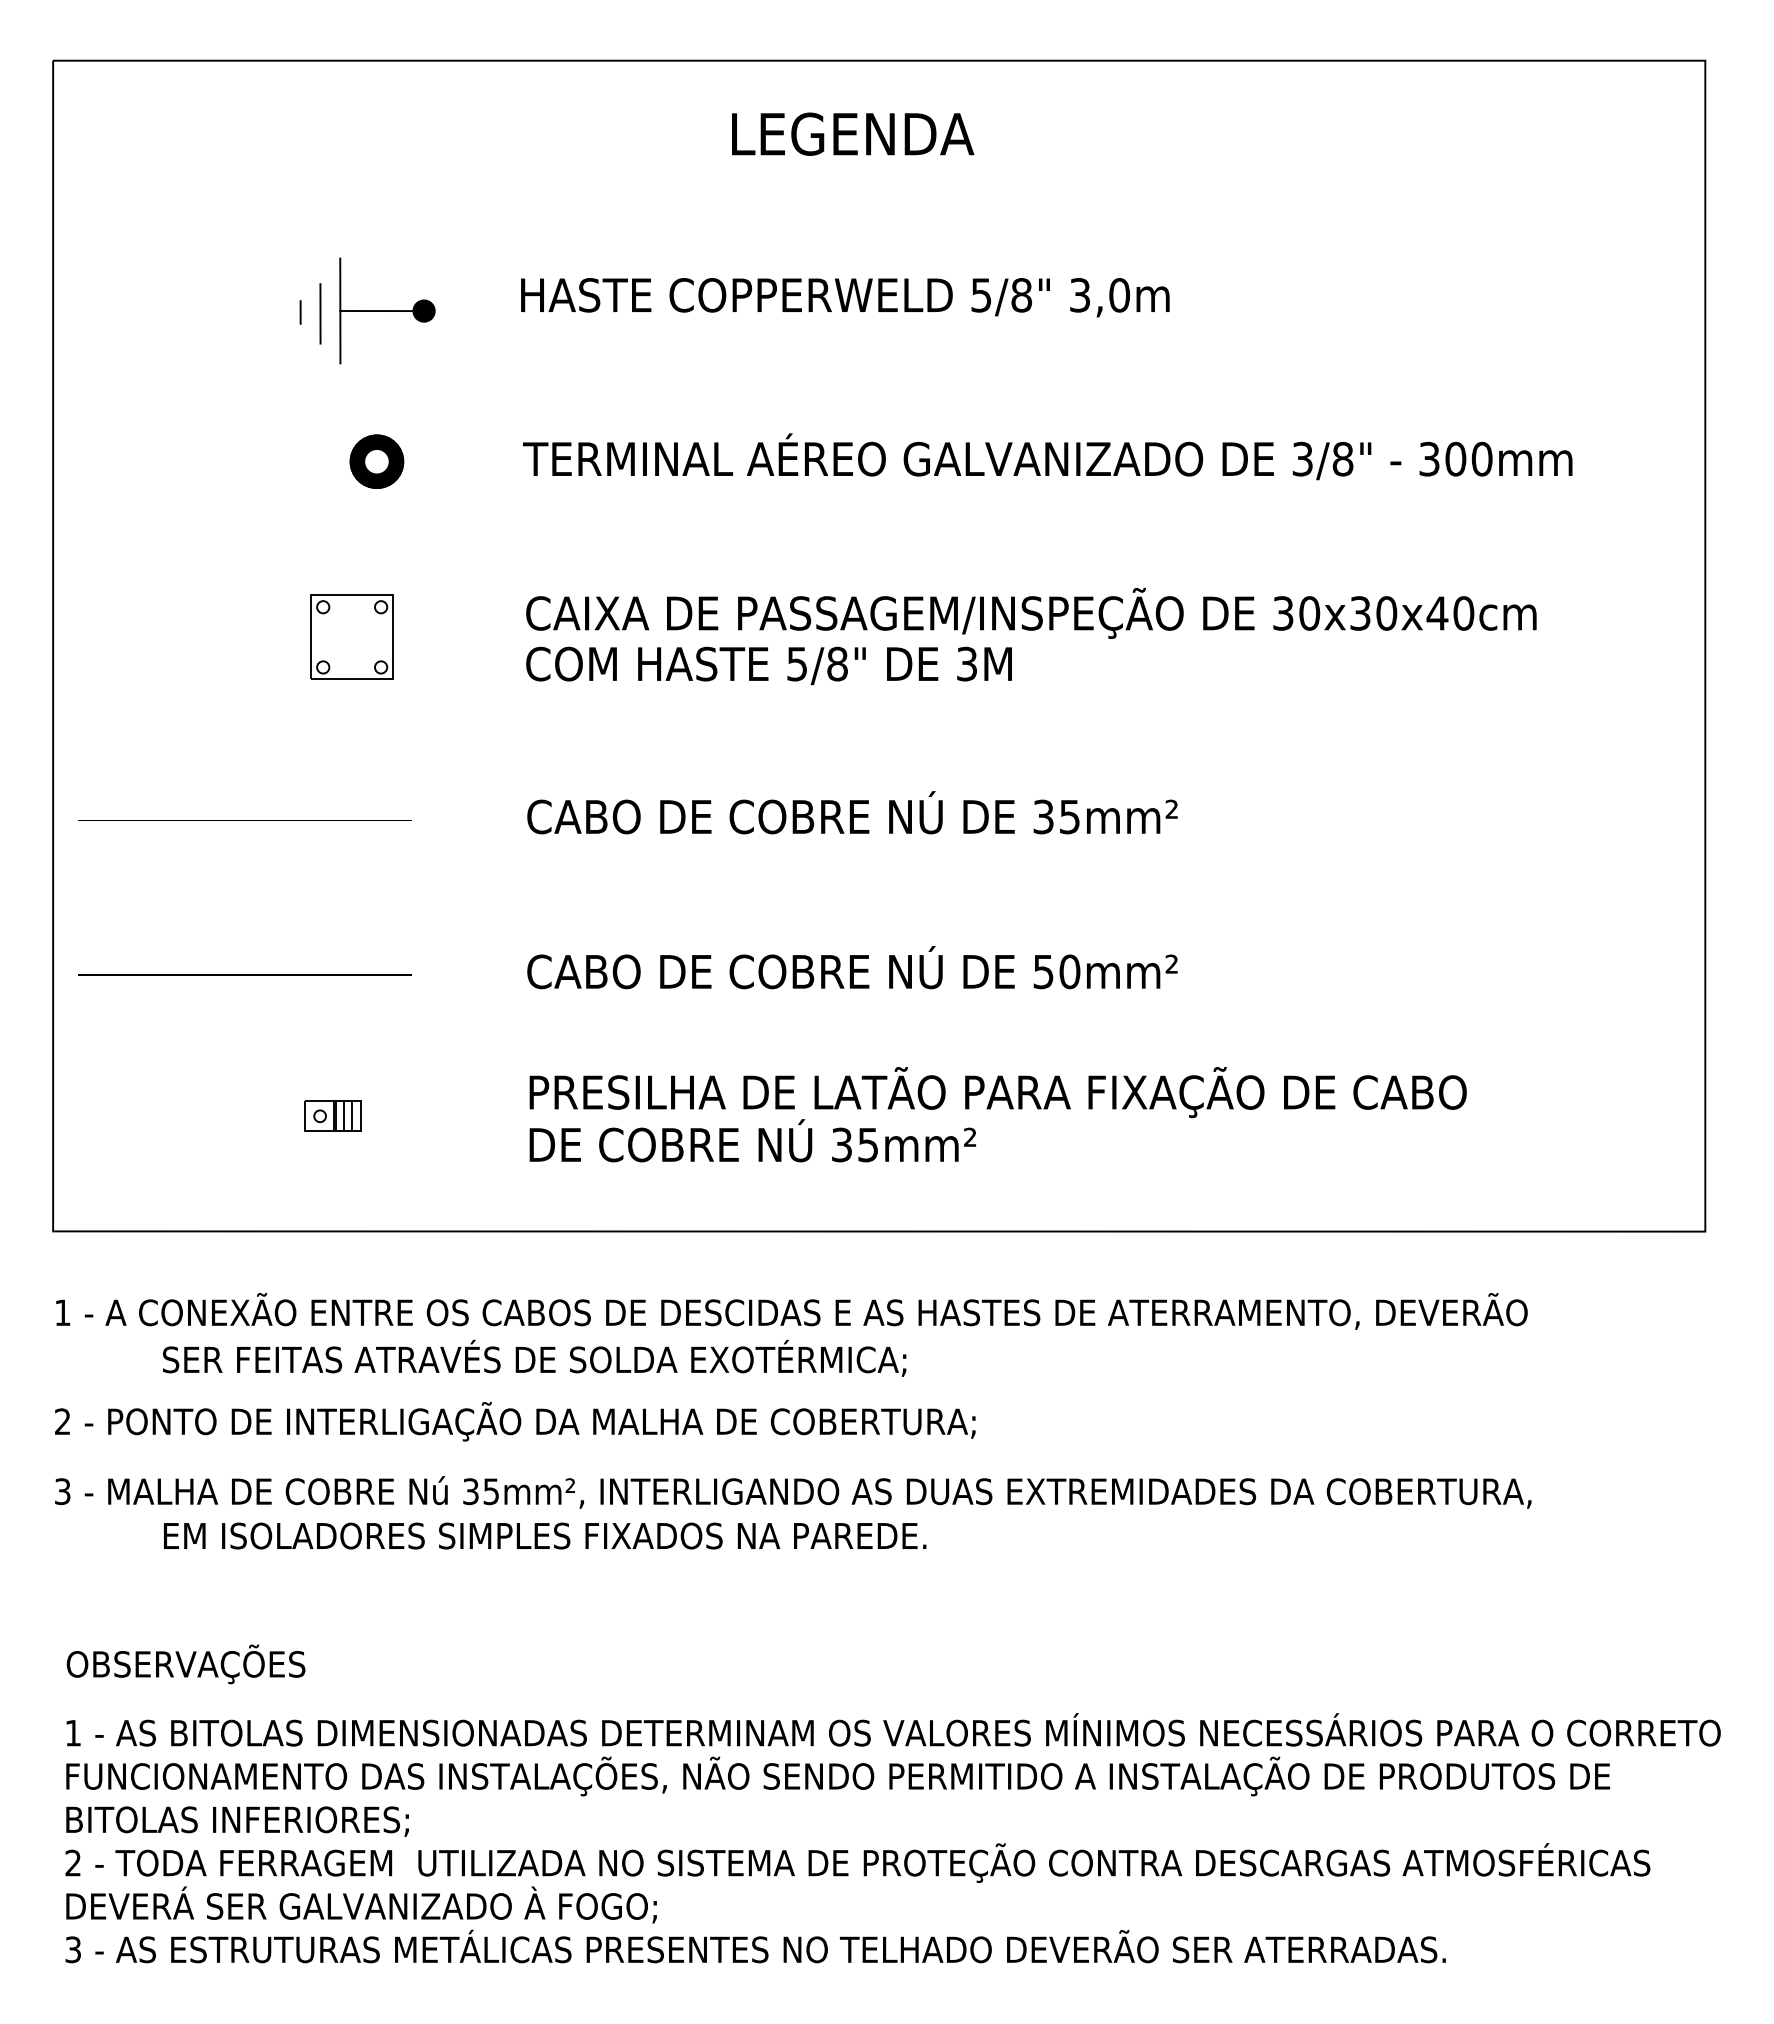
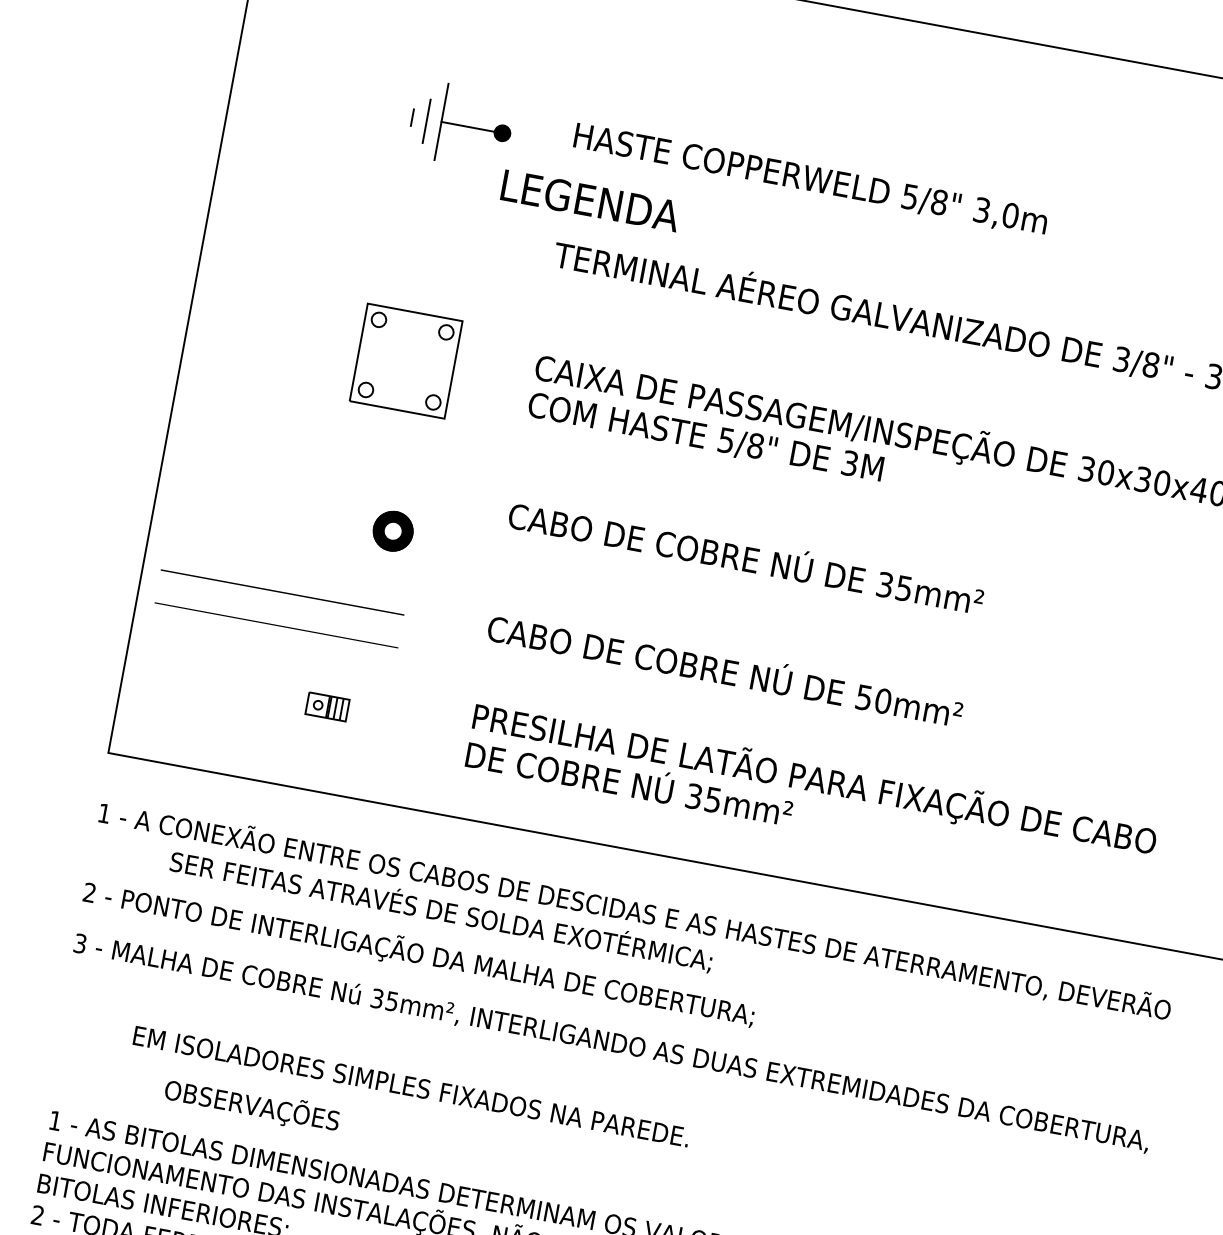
text: (853, 133) -> (591, 200), moved
part: (376, 461) -> (392, 531), moved
part: (351, 636) -> (405, 360), size x1.6
line: (244, 820) -> (276, 625), moved
text: (545, 1535) -> (411, 1086), moved
text: (185, 1664) -> (251, 1105), moved

